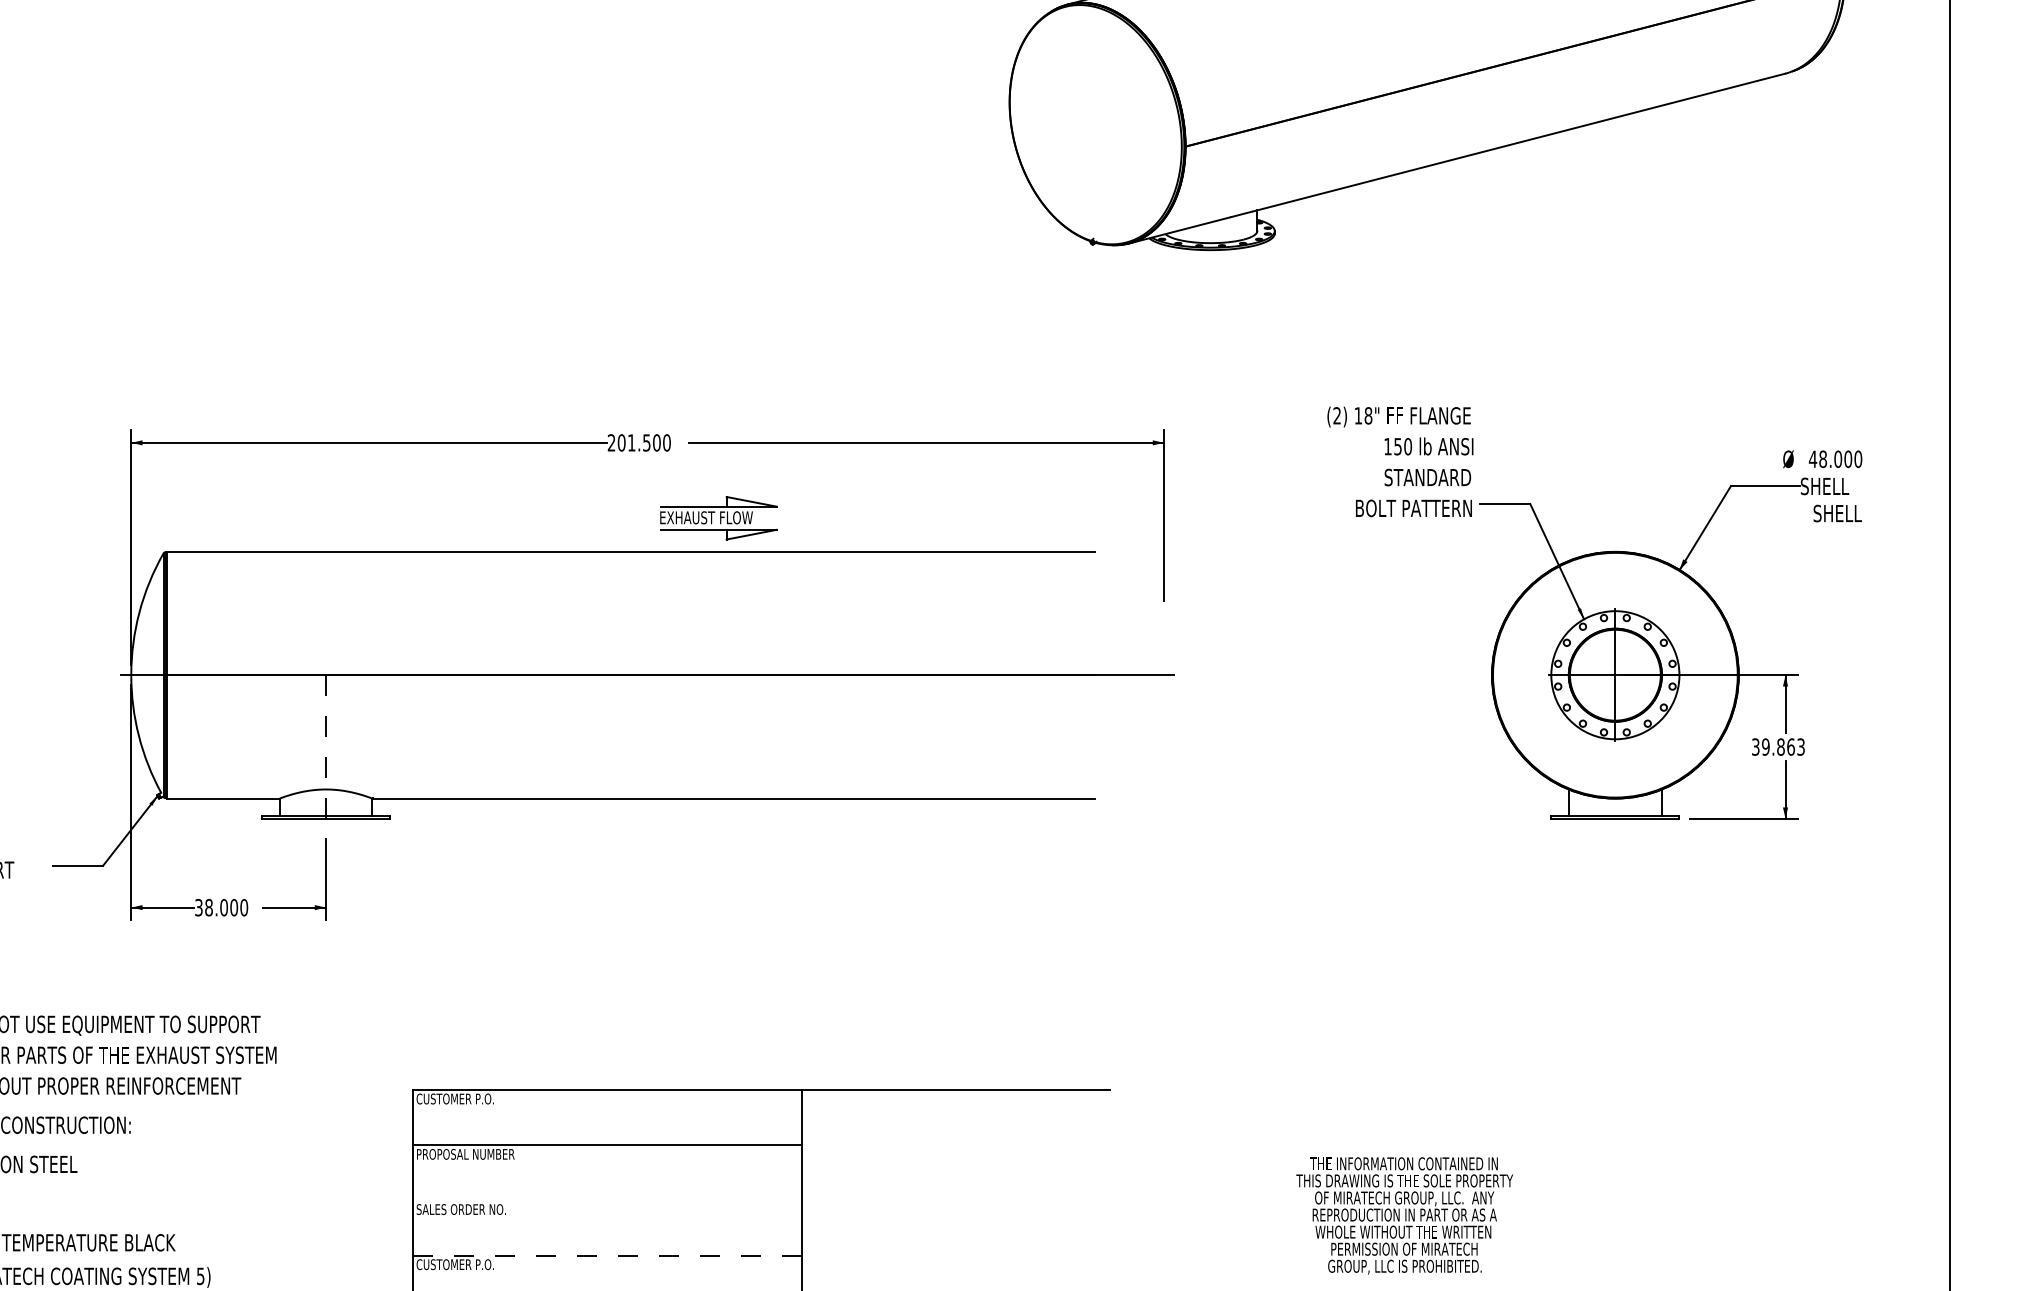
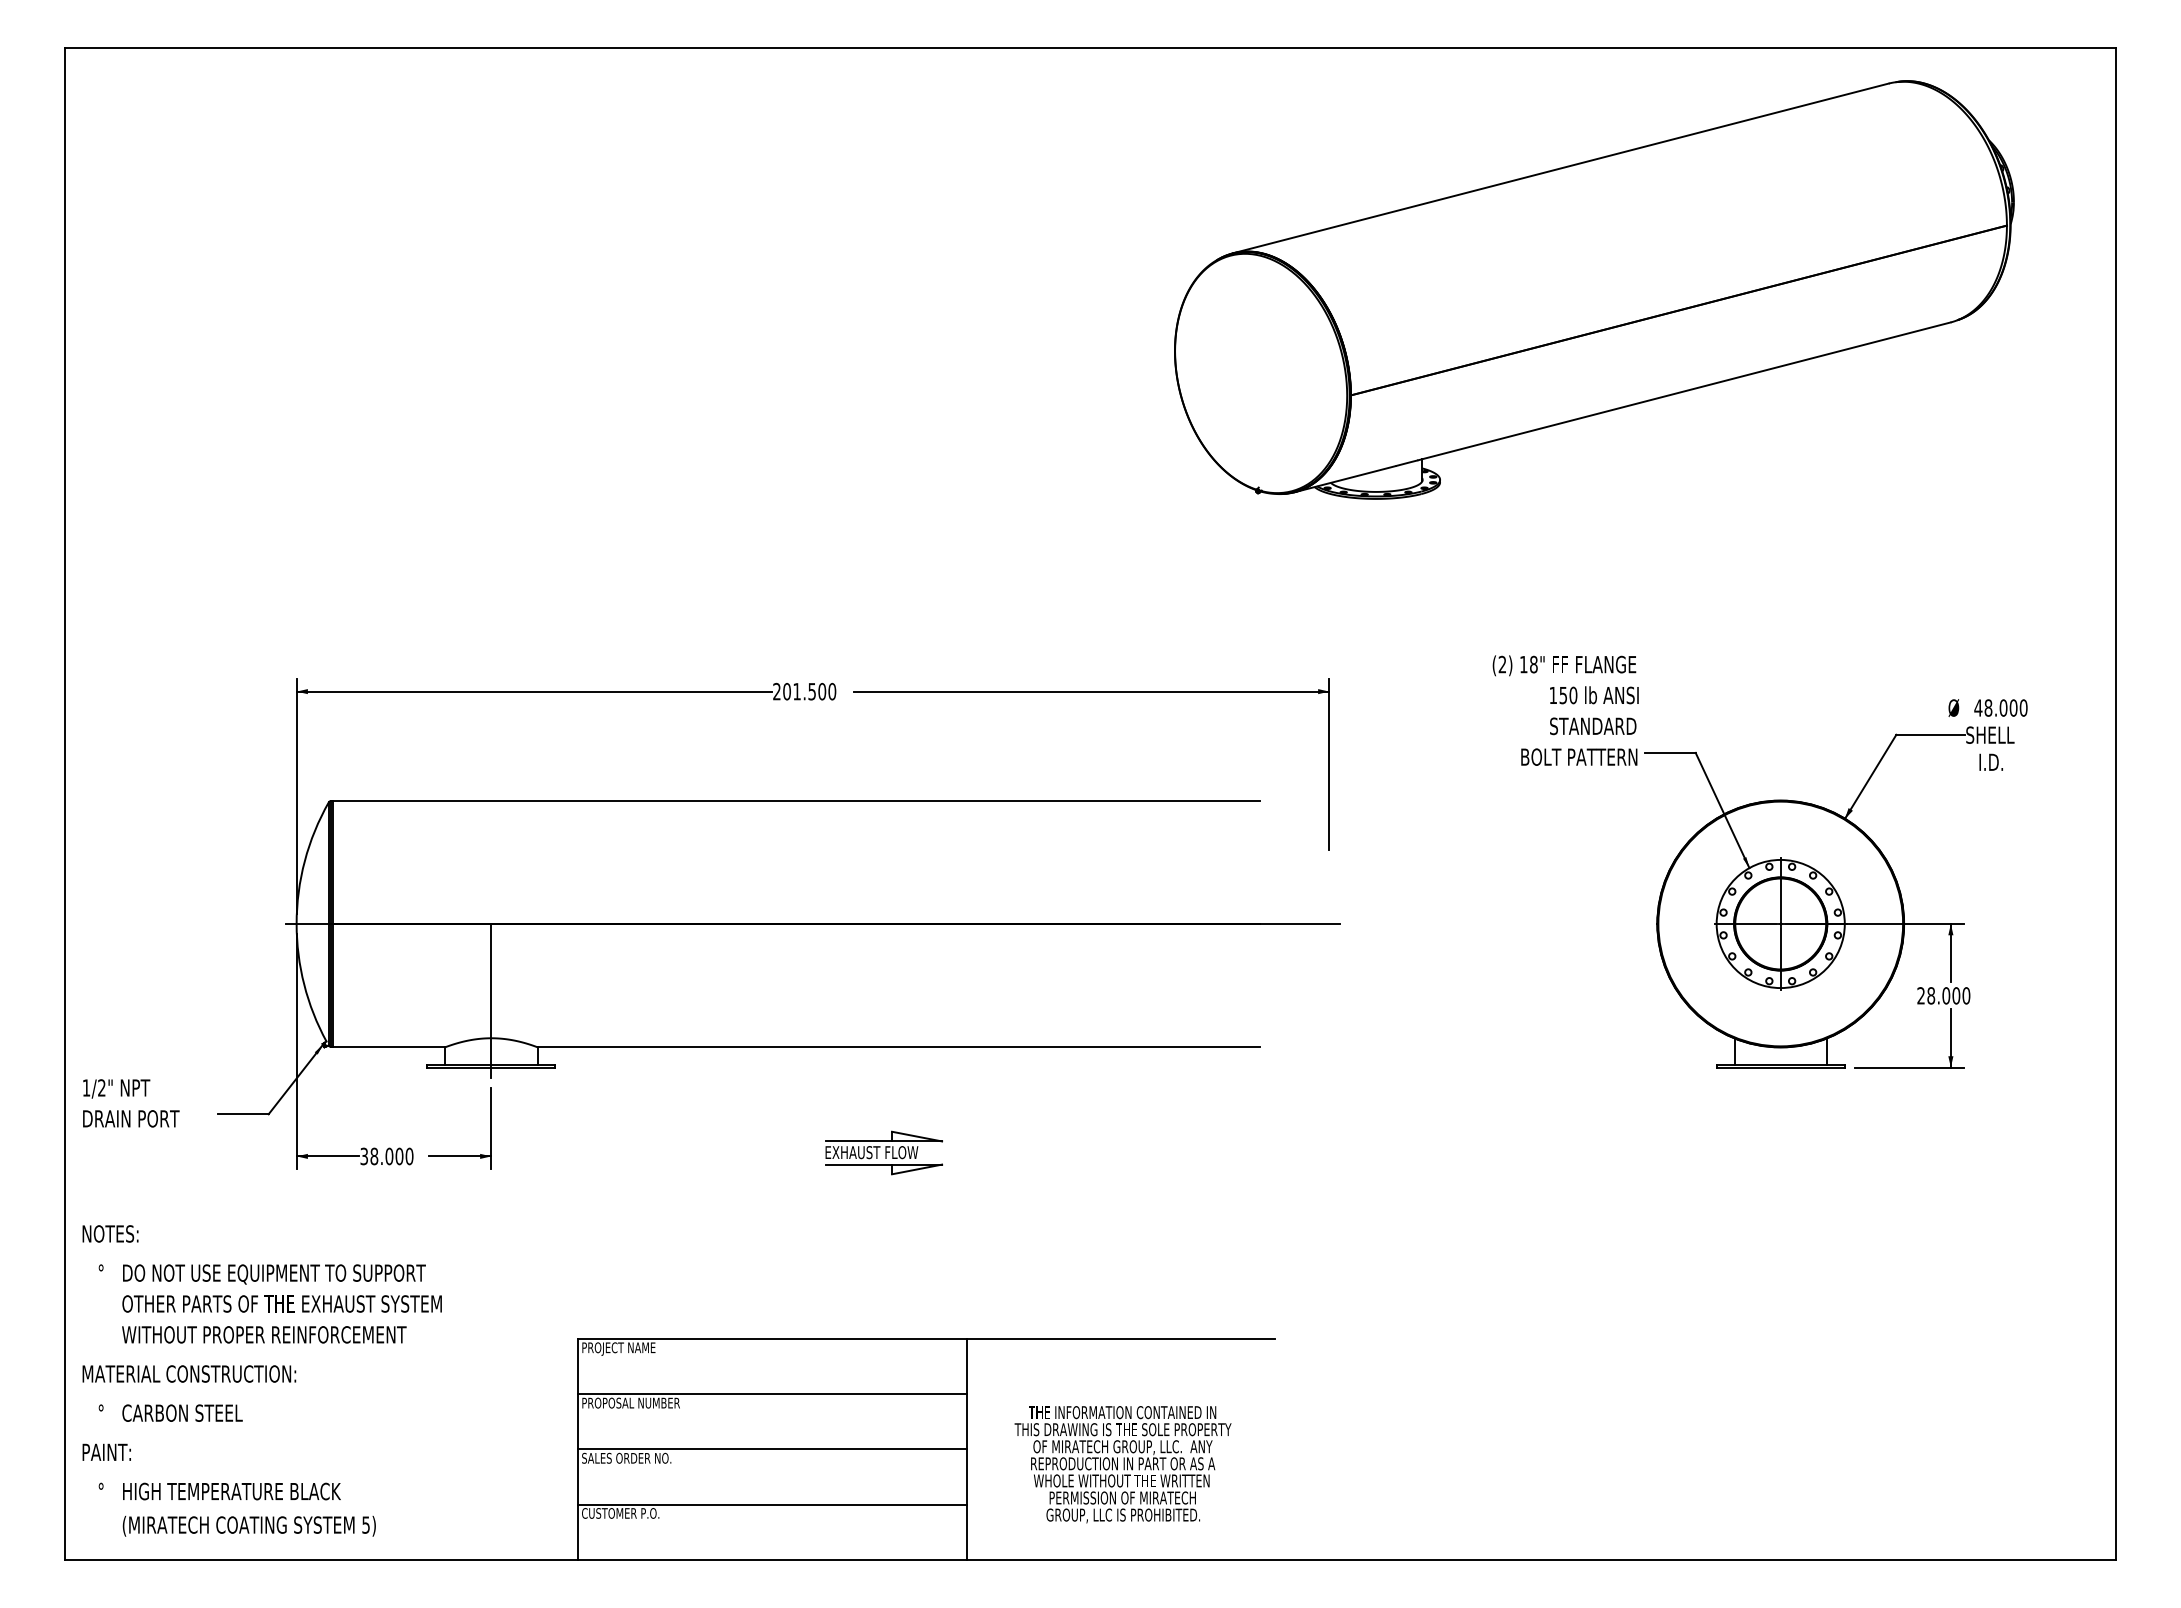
text: (1838, 513) -> (2003, 762), SHELL -> I.D.
part: (718, 517) -> (883, 1152), moved
text: (1778, 746) -> (1943, 995), 39.863 -> 28.000
line: (326, 751) -> (491, 1000), dashed -> solid
text: (455, 1099) -> (620, 1348), CUSTOMER P.O. -> PROJECT NAME
line: (607, 1200) -> (772, 1449), added
text: (1404, 1215) -> (1122, 1464), moved
line: (607, 1255) -> (772, 1504), dashed -> solid

